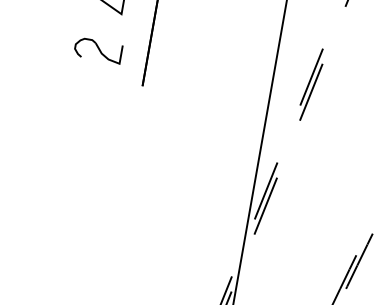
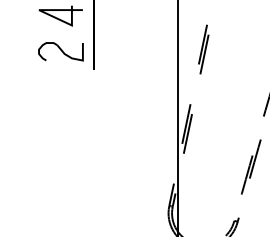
part: (97, 49) -> (60, 51), size x1.43

